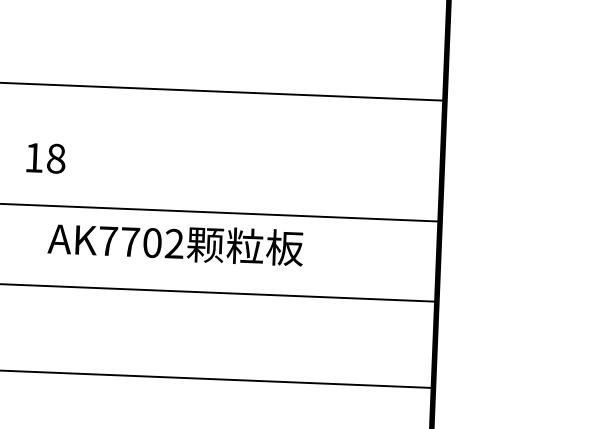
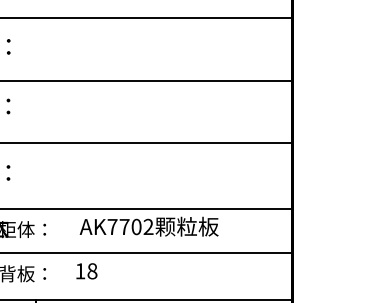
text: (45, 158) -> (86, 271), moved

